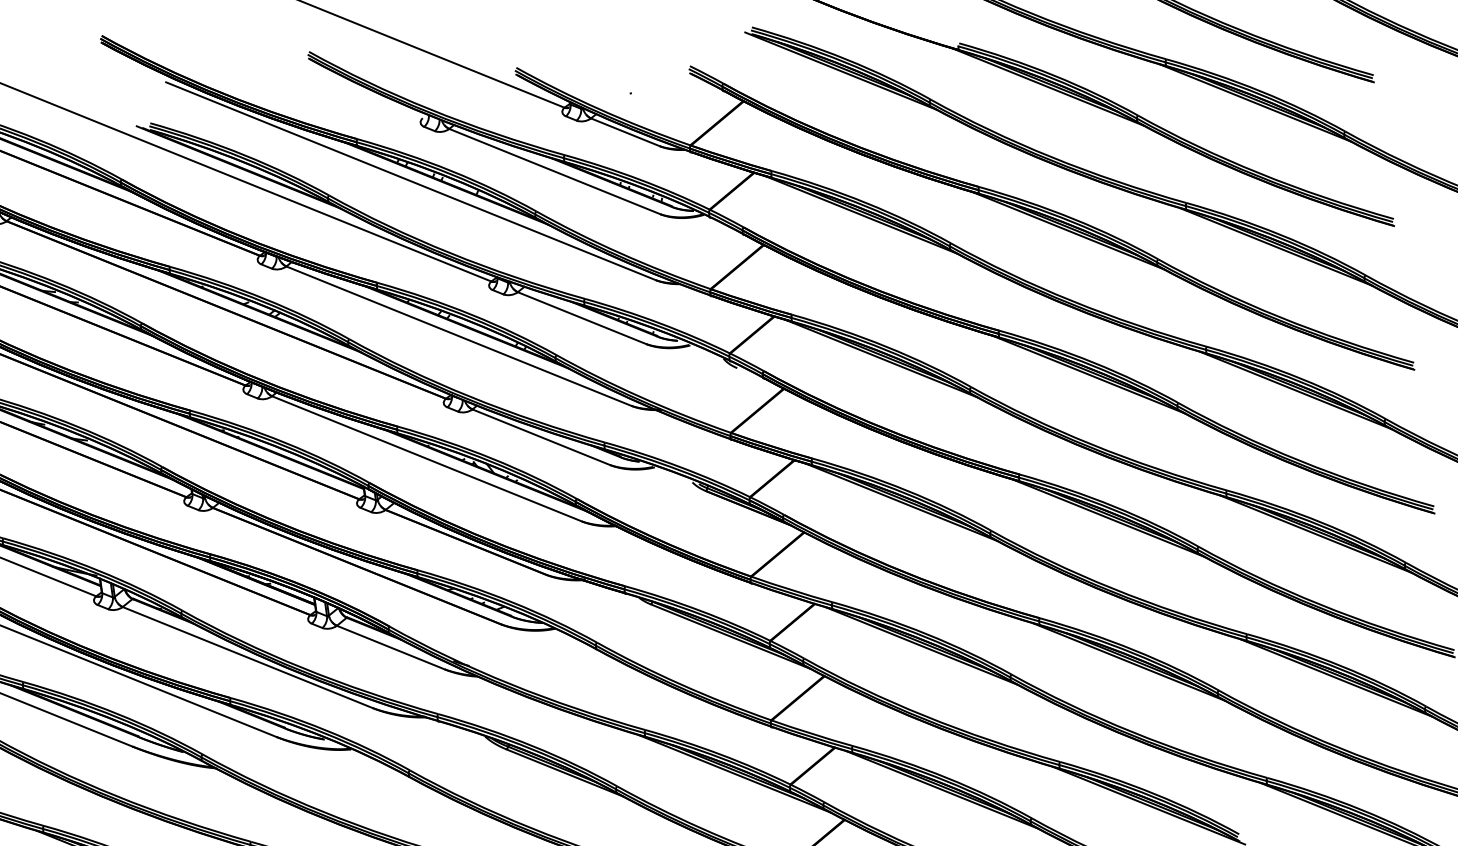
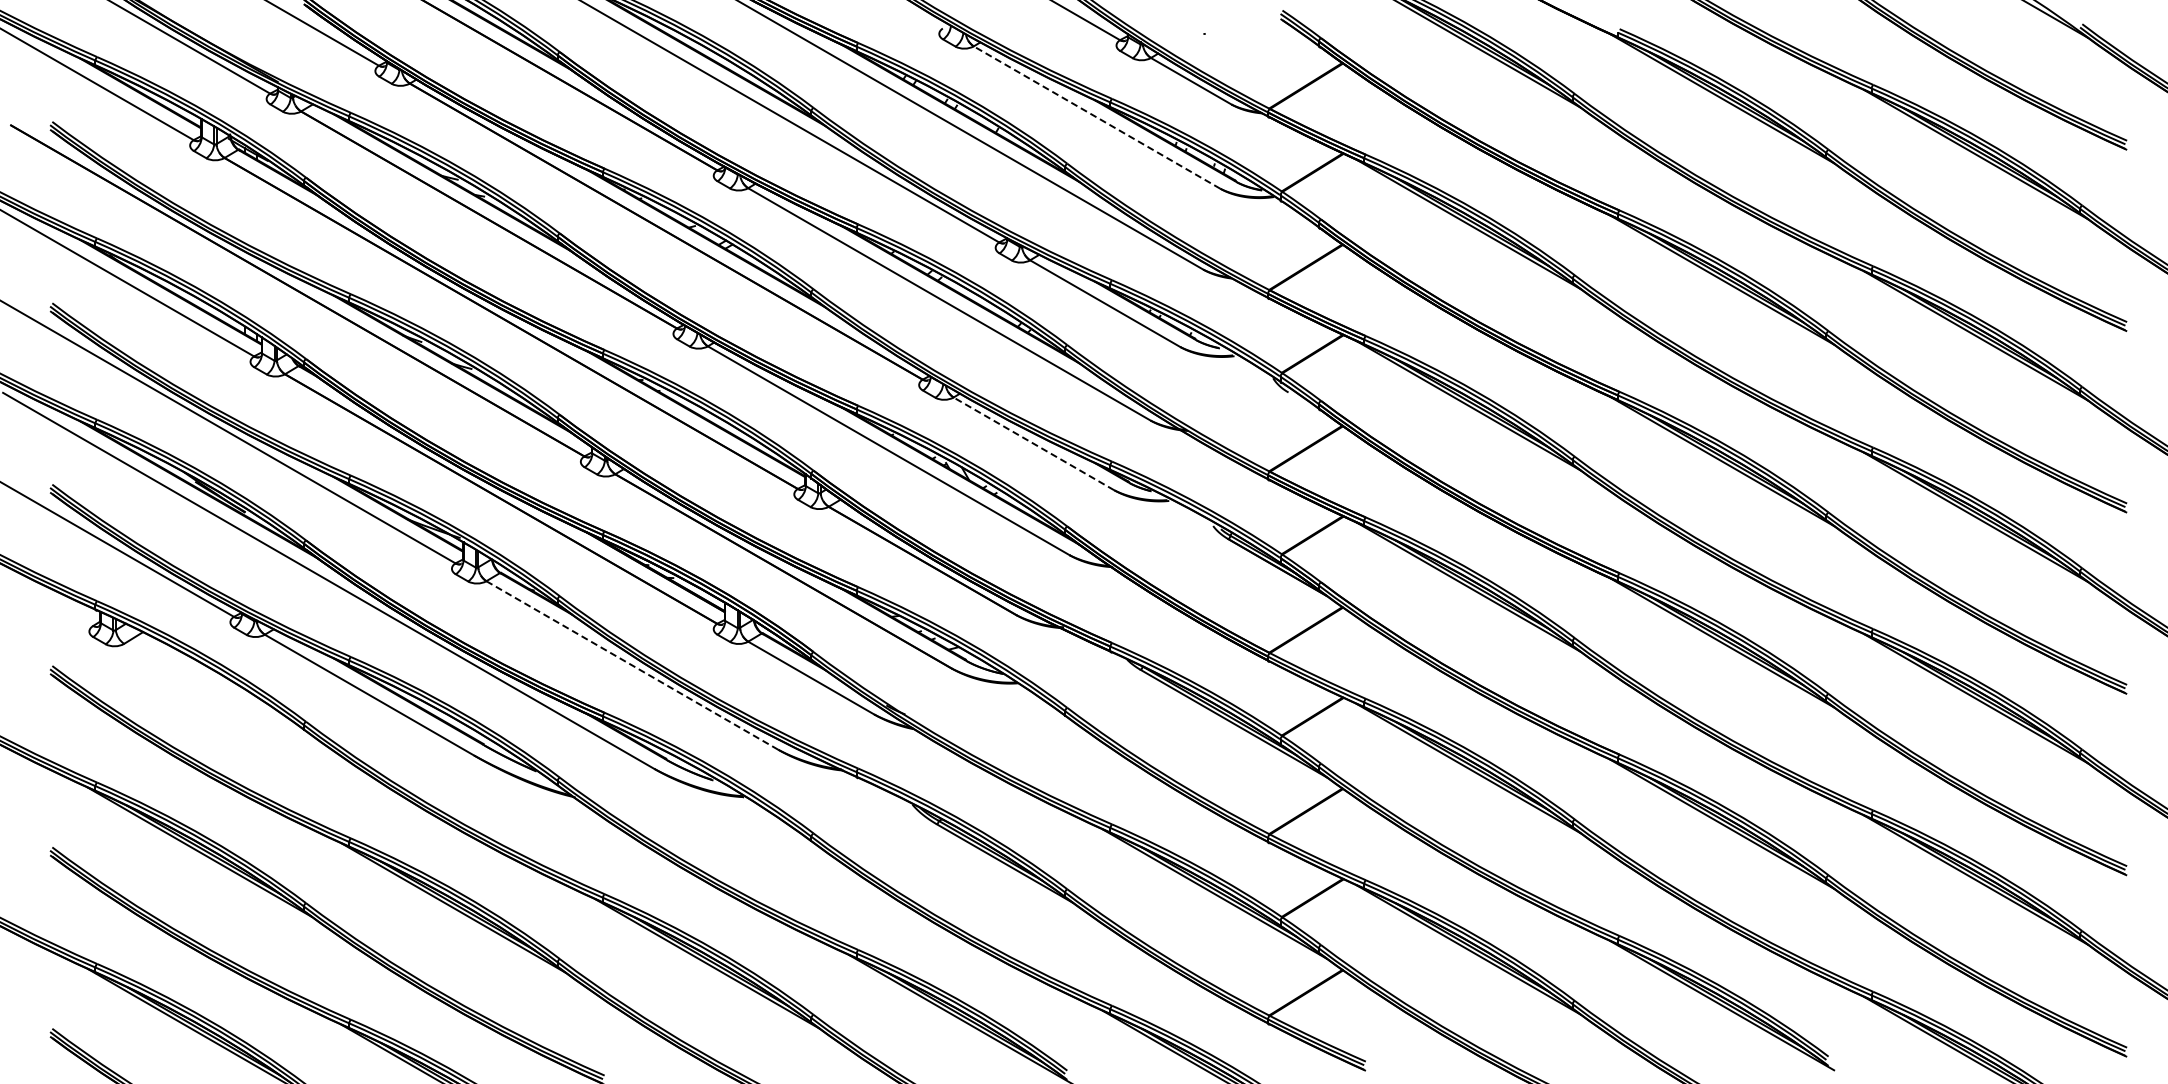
line: (554, 171) -> (1096, 117), solid -> dashed
line: (540, 436) -> (1033, 443), solid -> dashed
line: (247, 657) -> (631, 665), solid -> dashed

